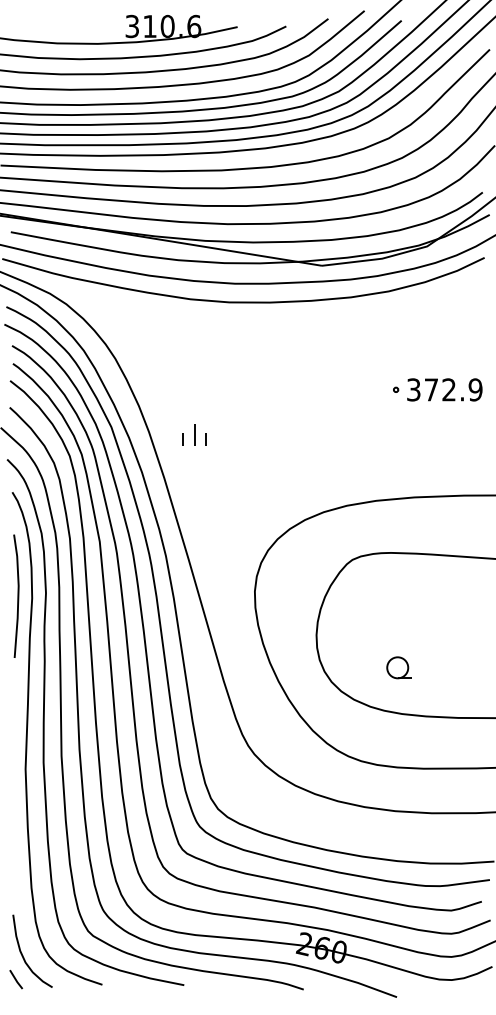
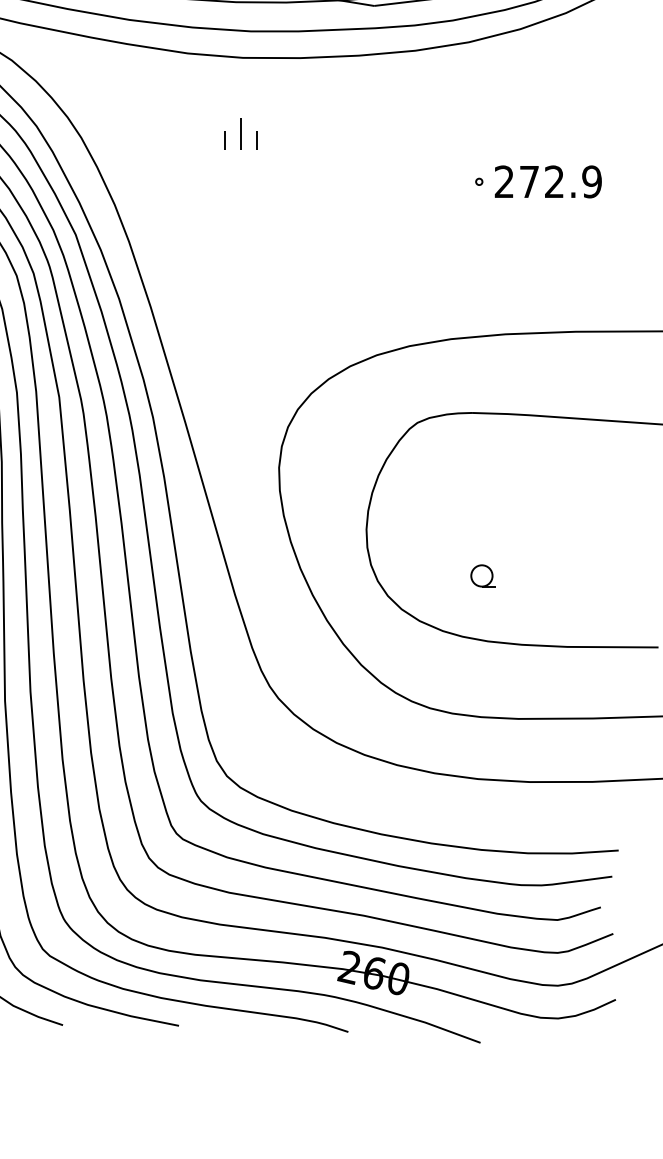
text: (413, 389) -> (503, 181), 372.9 -> 272.9
part: (194, 434) -> (240, 133), moved
part: (398, 667) -> (482, 575), size x0.71

